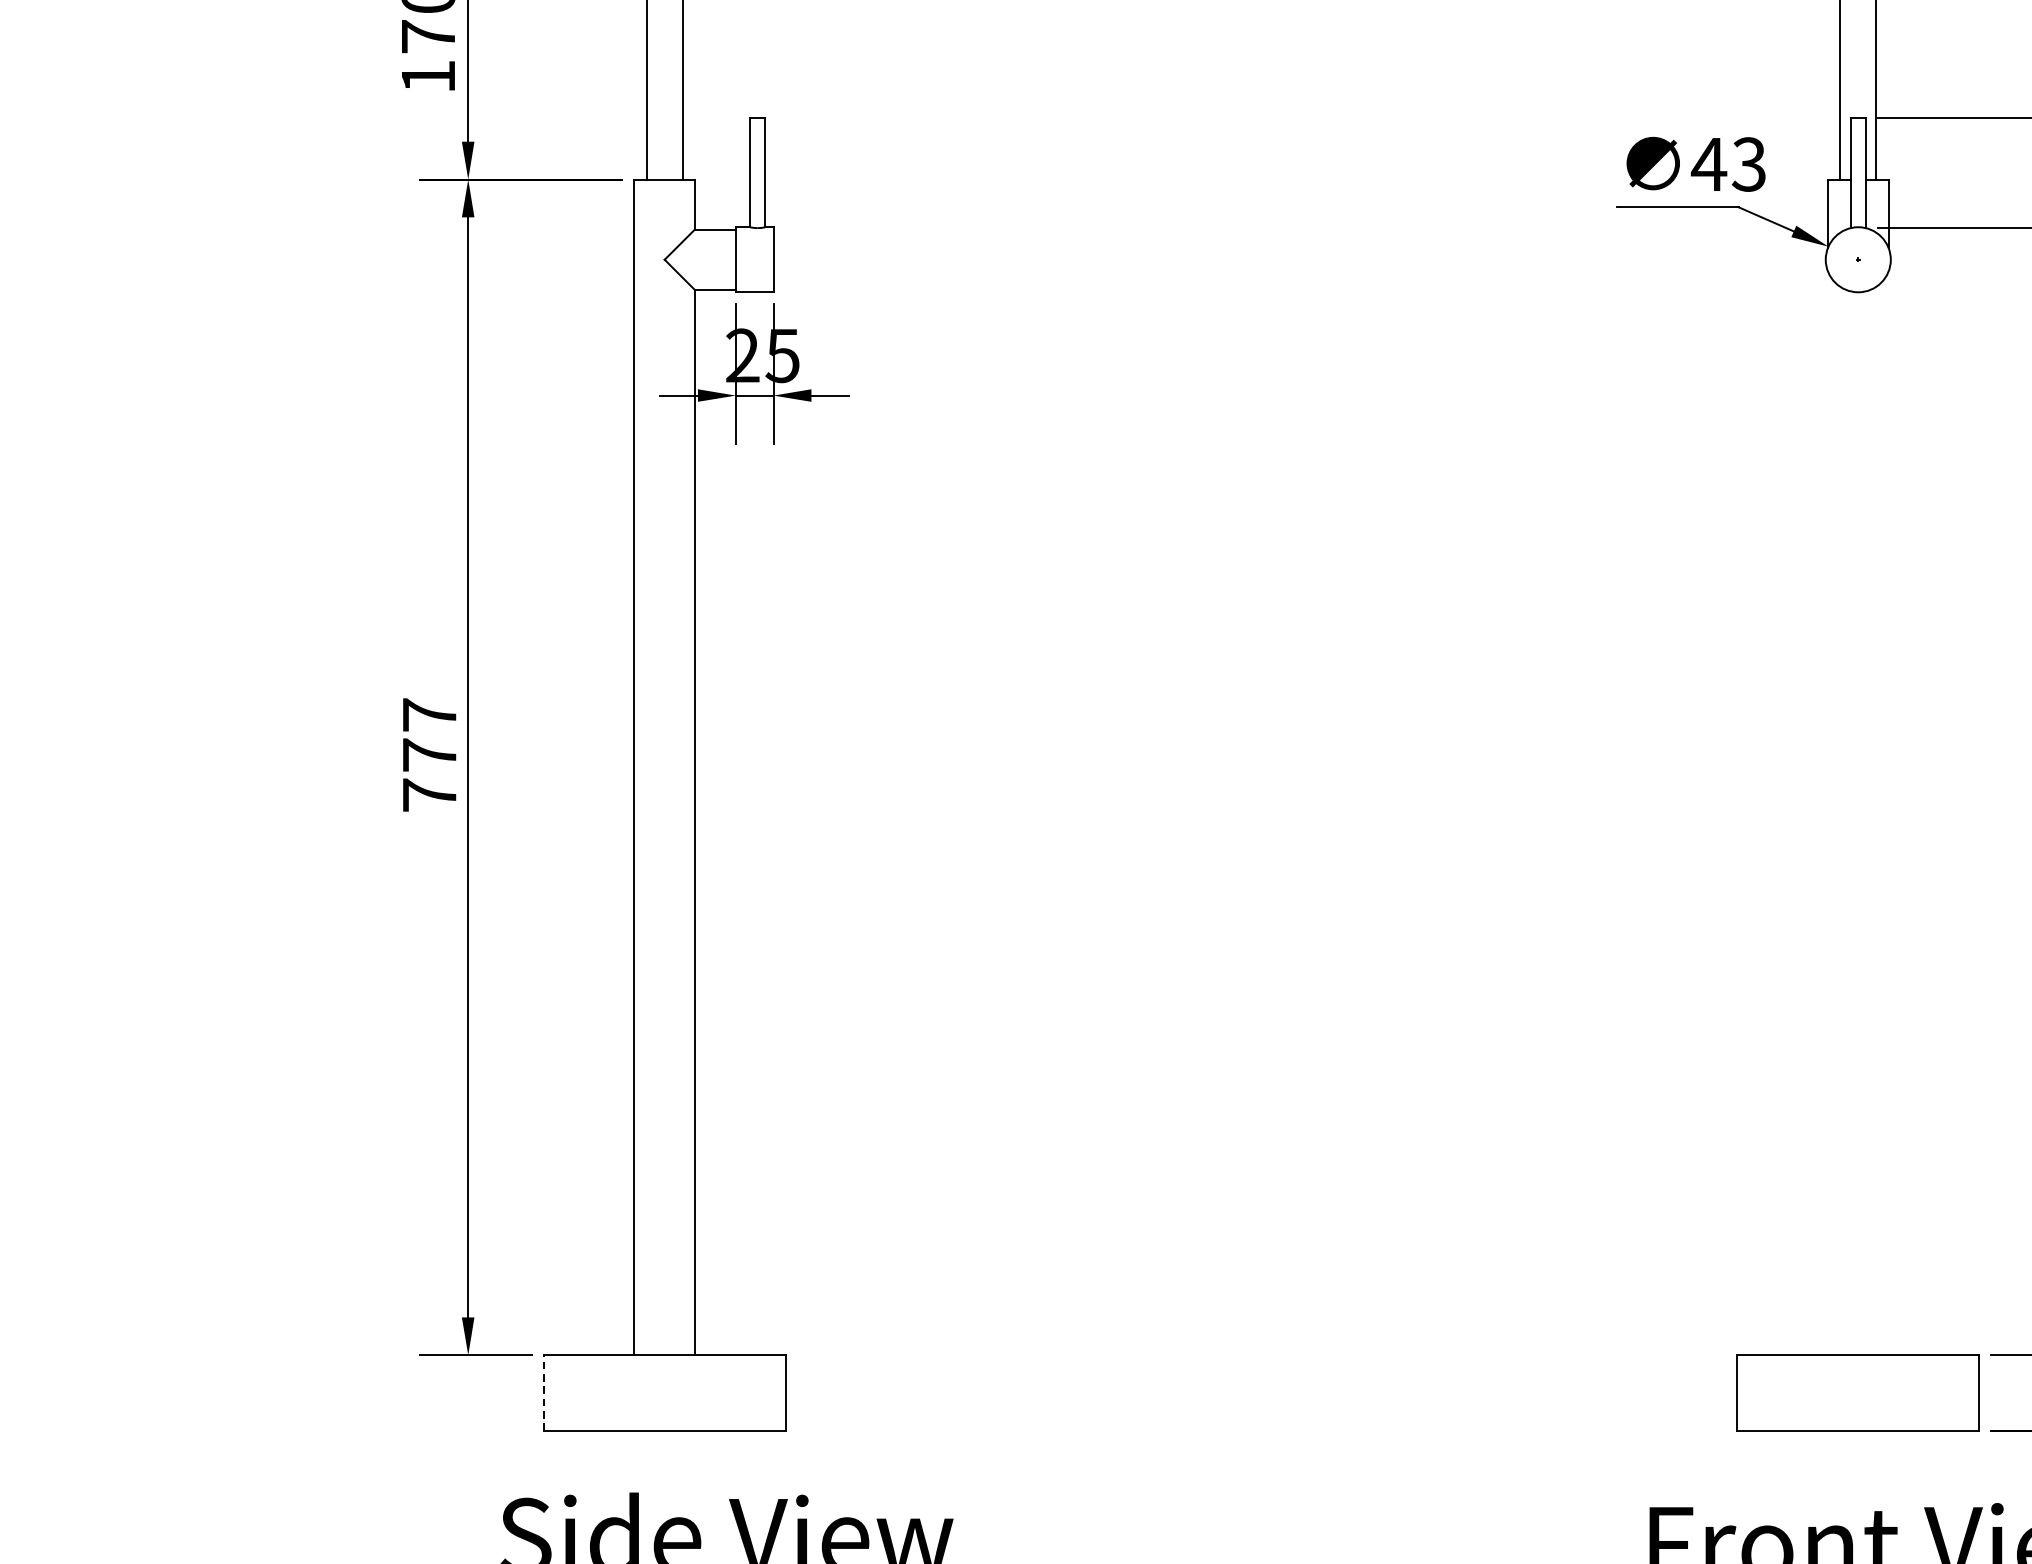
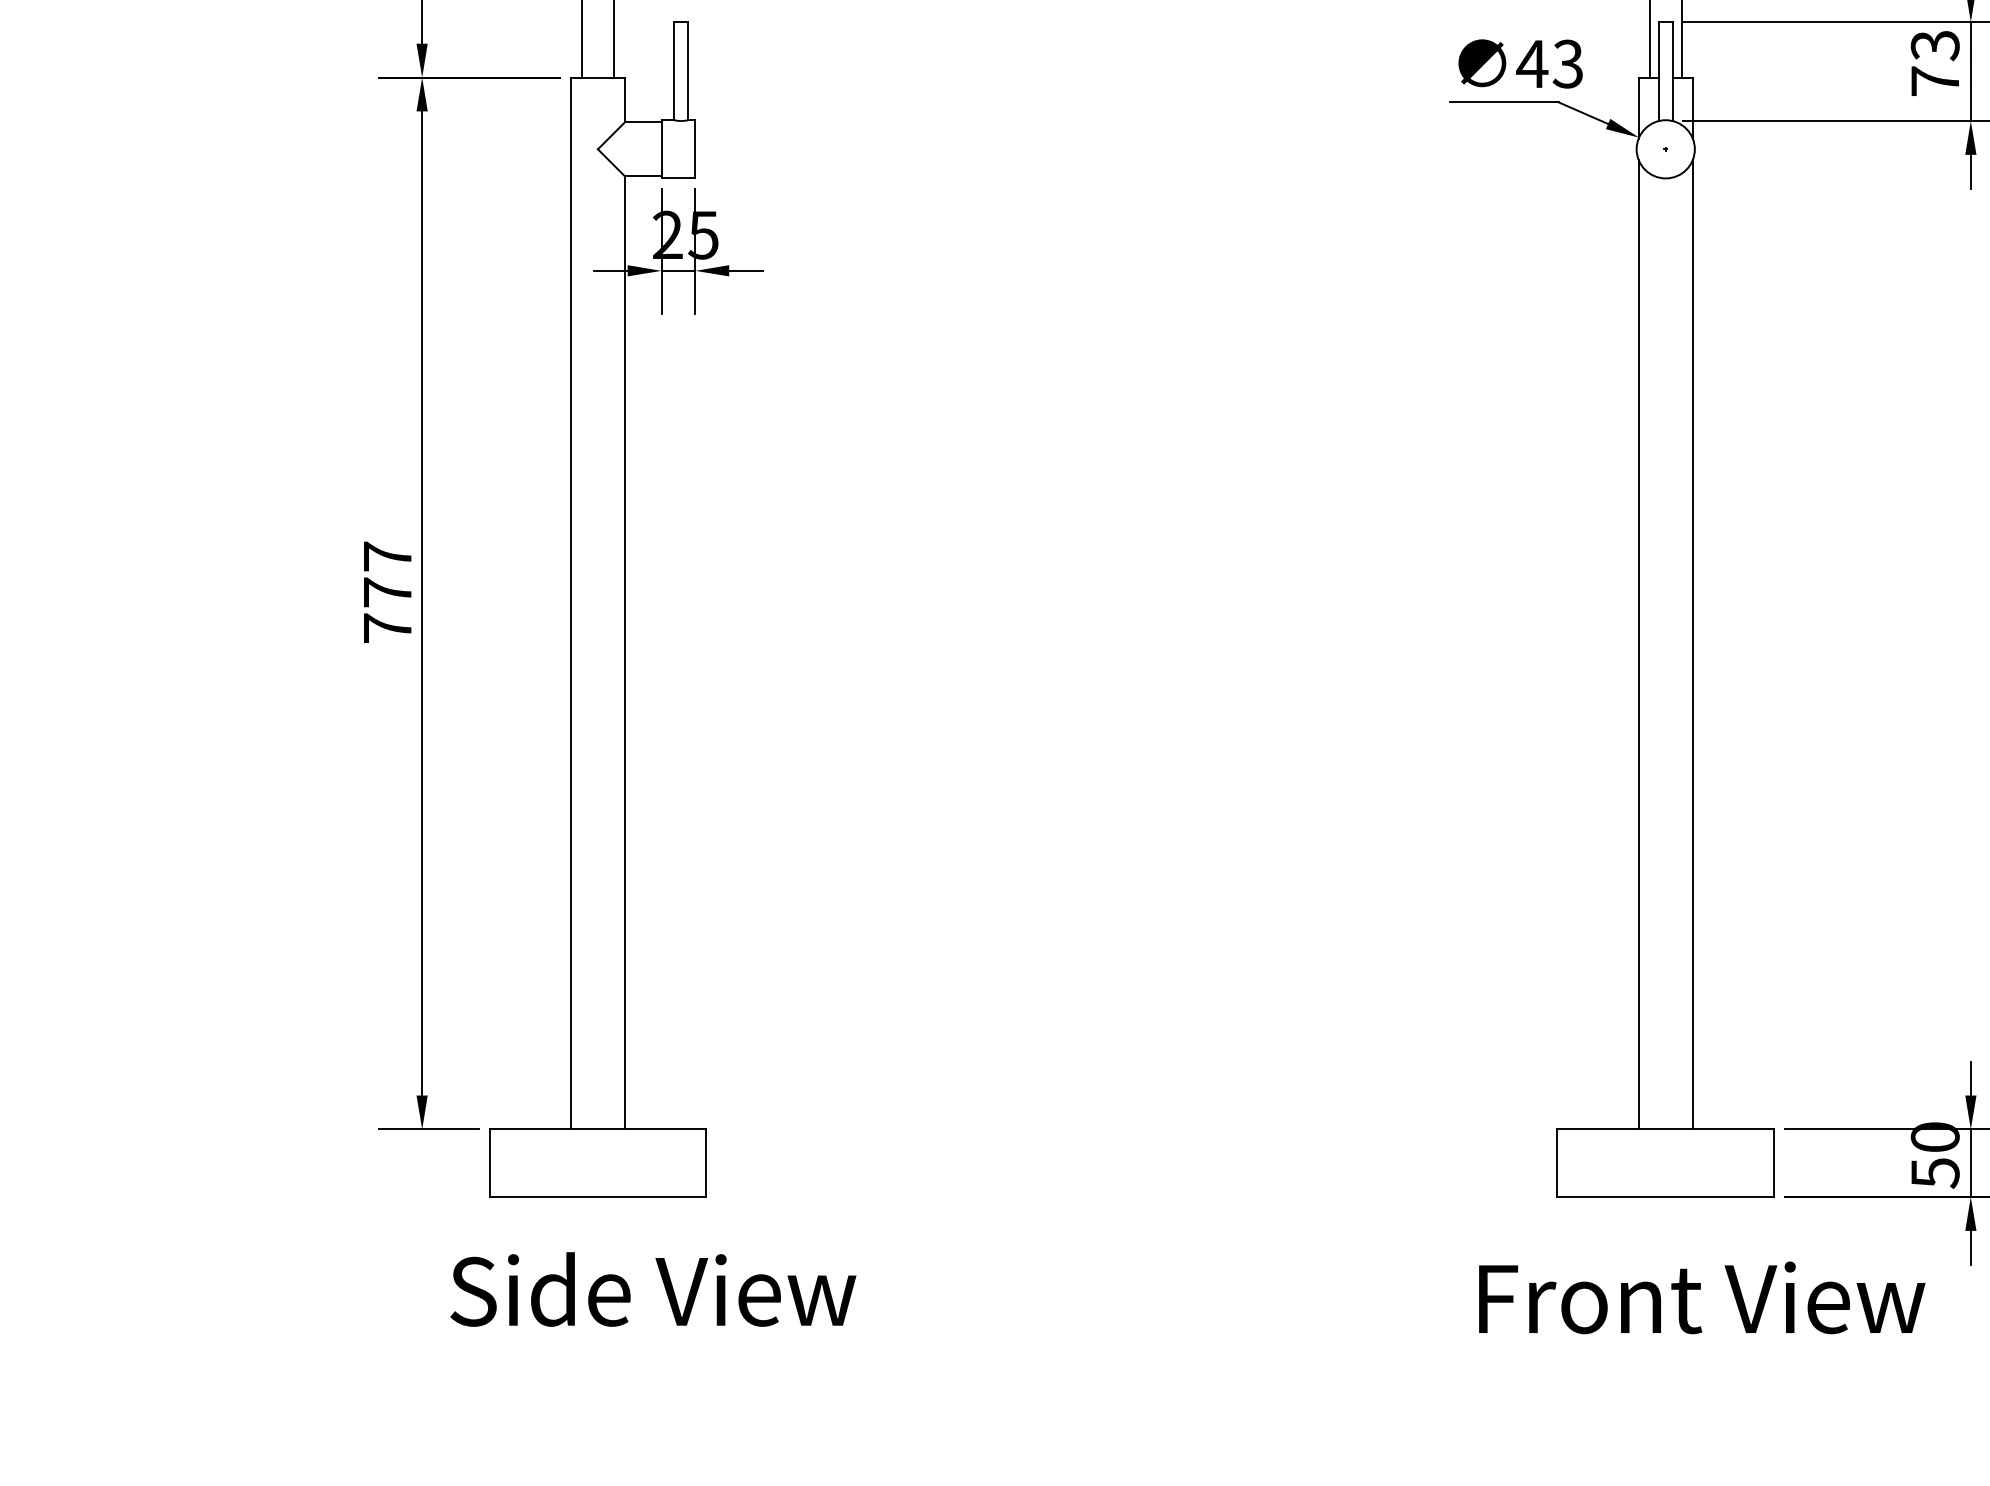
line: (1827, 813) -> (1638, 644), added
line: (1888, 813) -> (1692, 644), added
line: (543, 1393) -> (489, 1163), dashed -> solid

